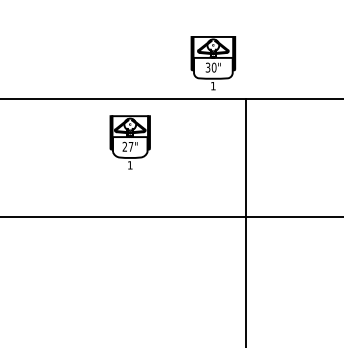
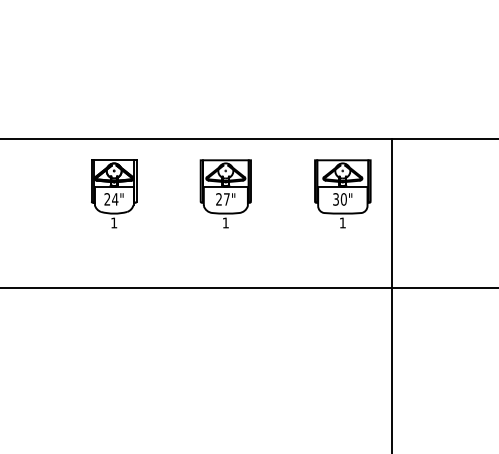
part: (213, 63) -> (342, 193), moved
part: (28, 142) -> (114, 193), added
part: (129, 142) -> (225, 193), moved

